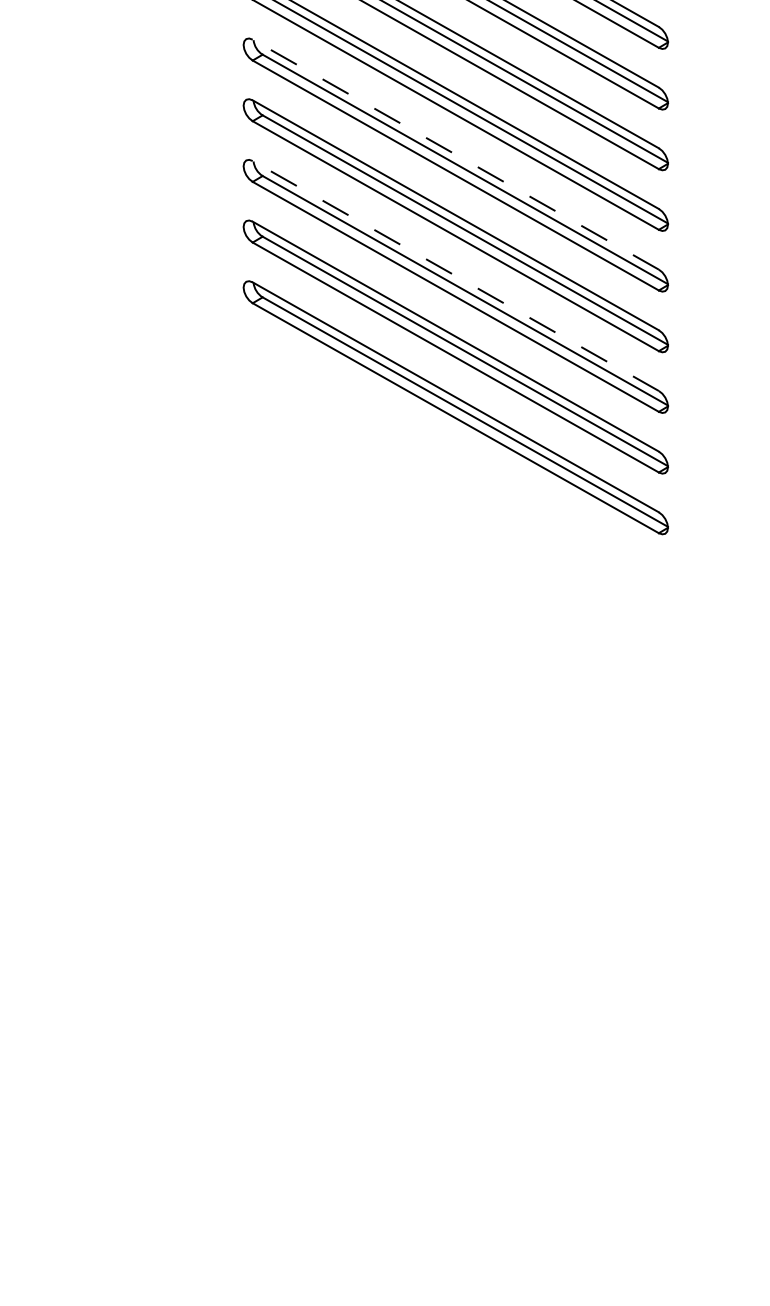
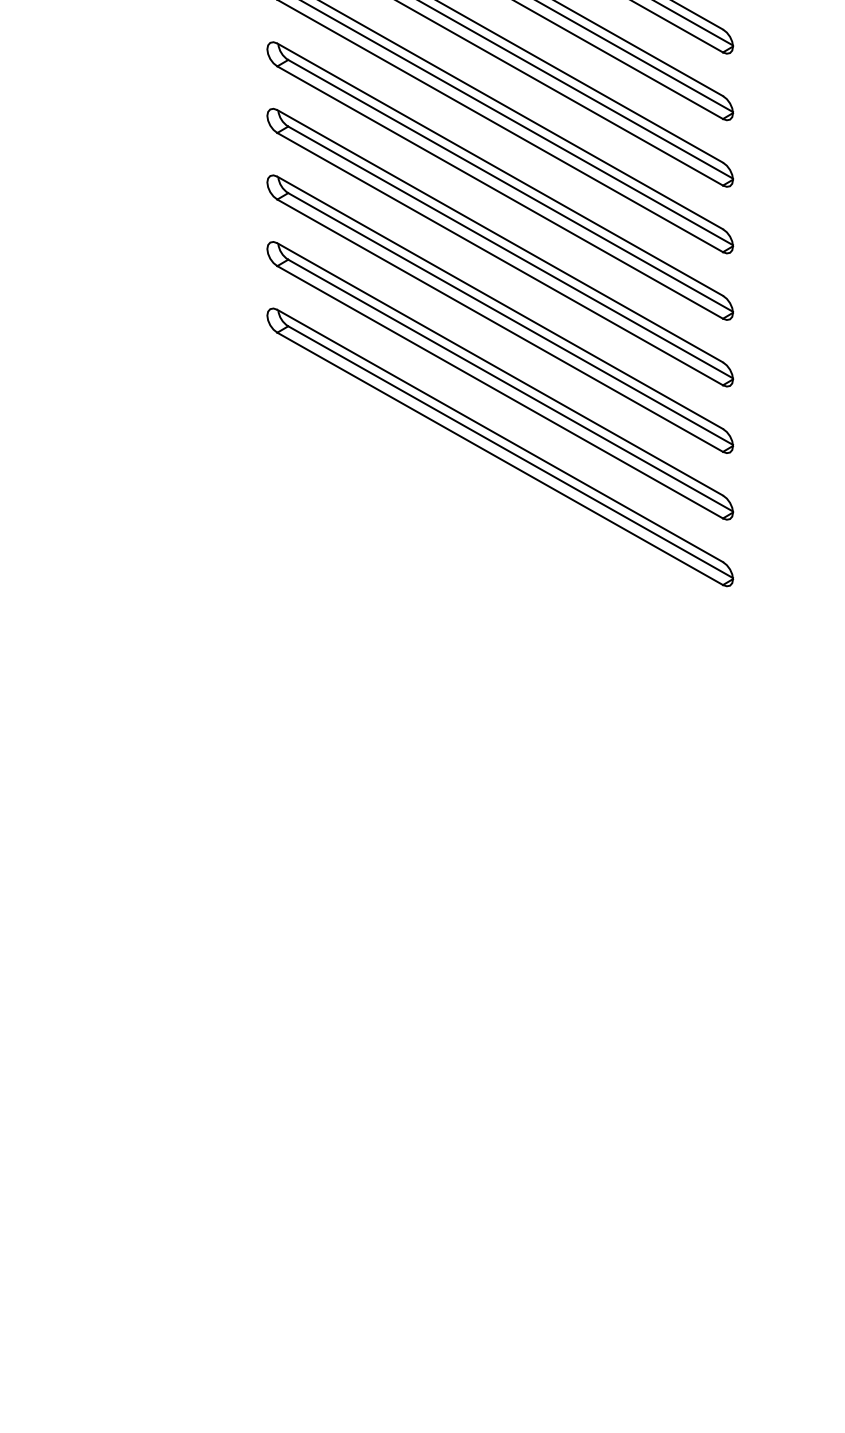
line: (455, 154) -> (499, 169), dashed -> solid
line: (455, 275) -> (499, 302), dashed -> solid

